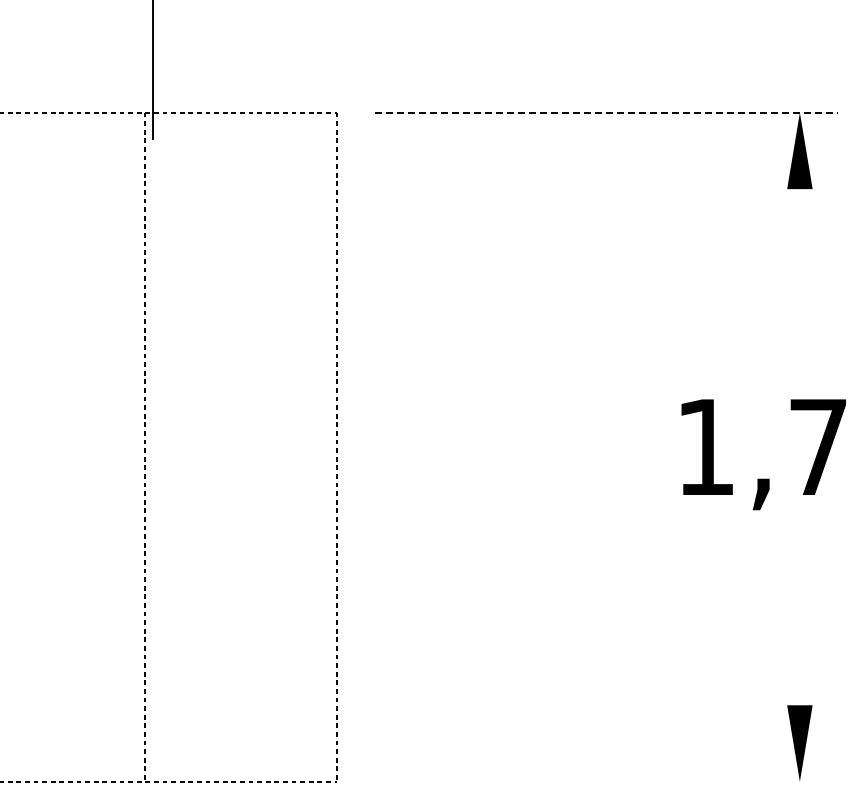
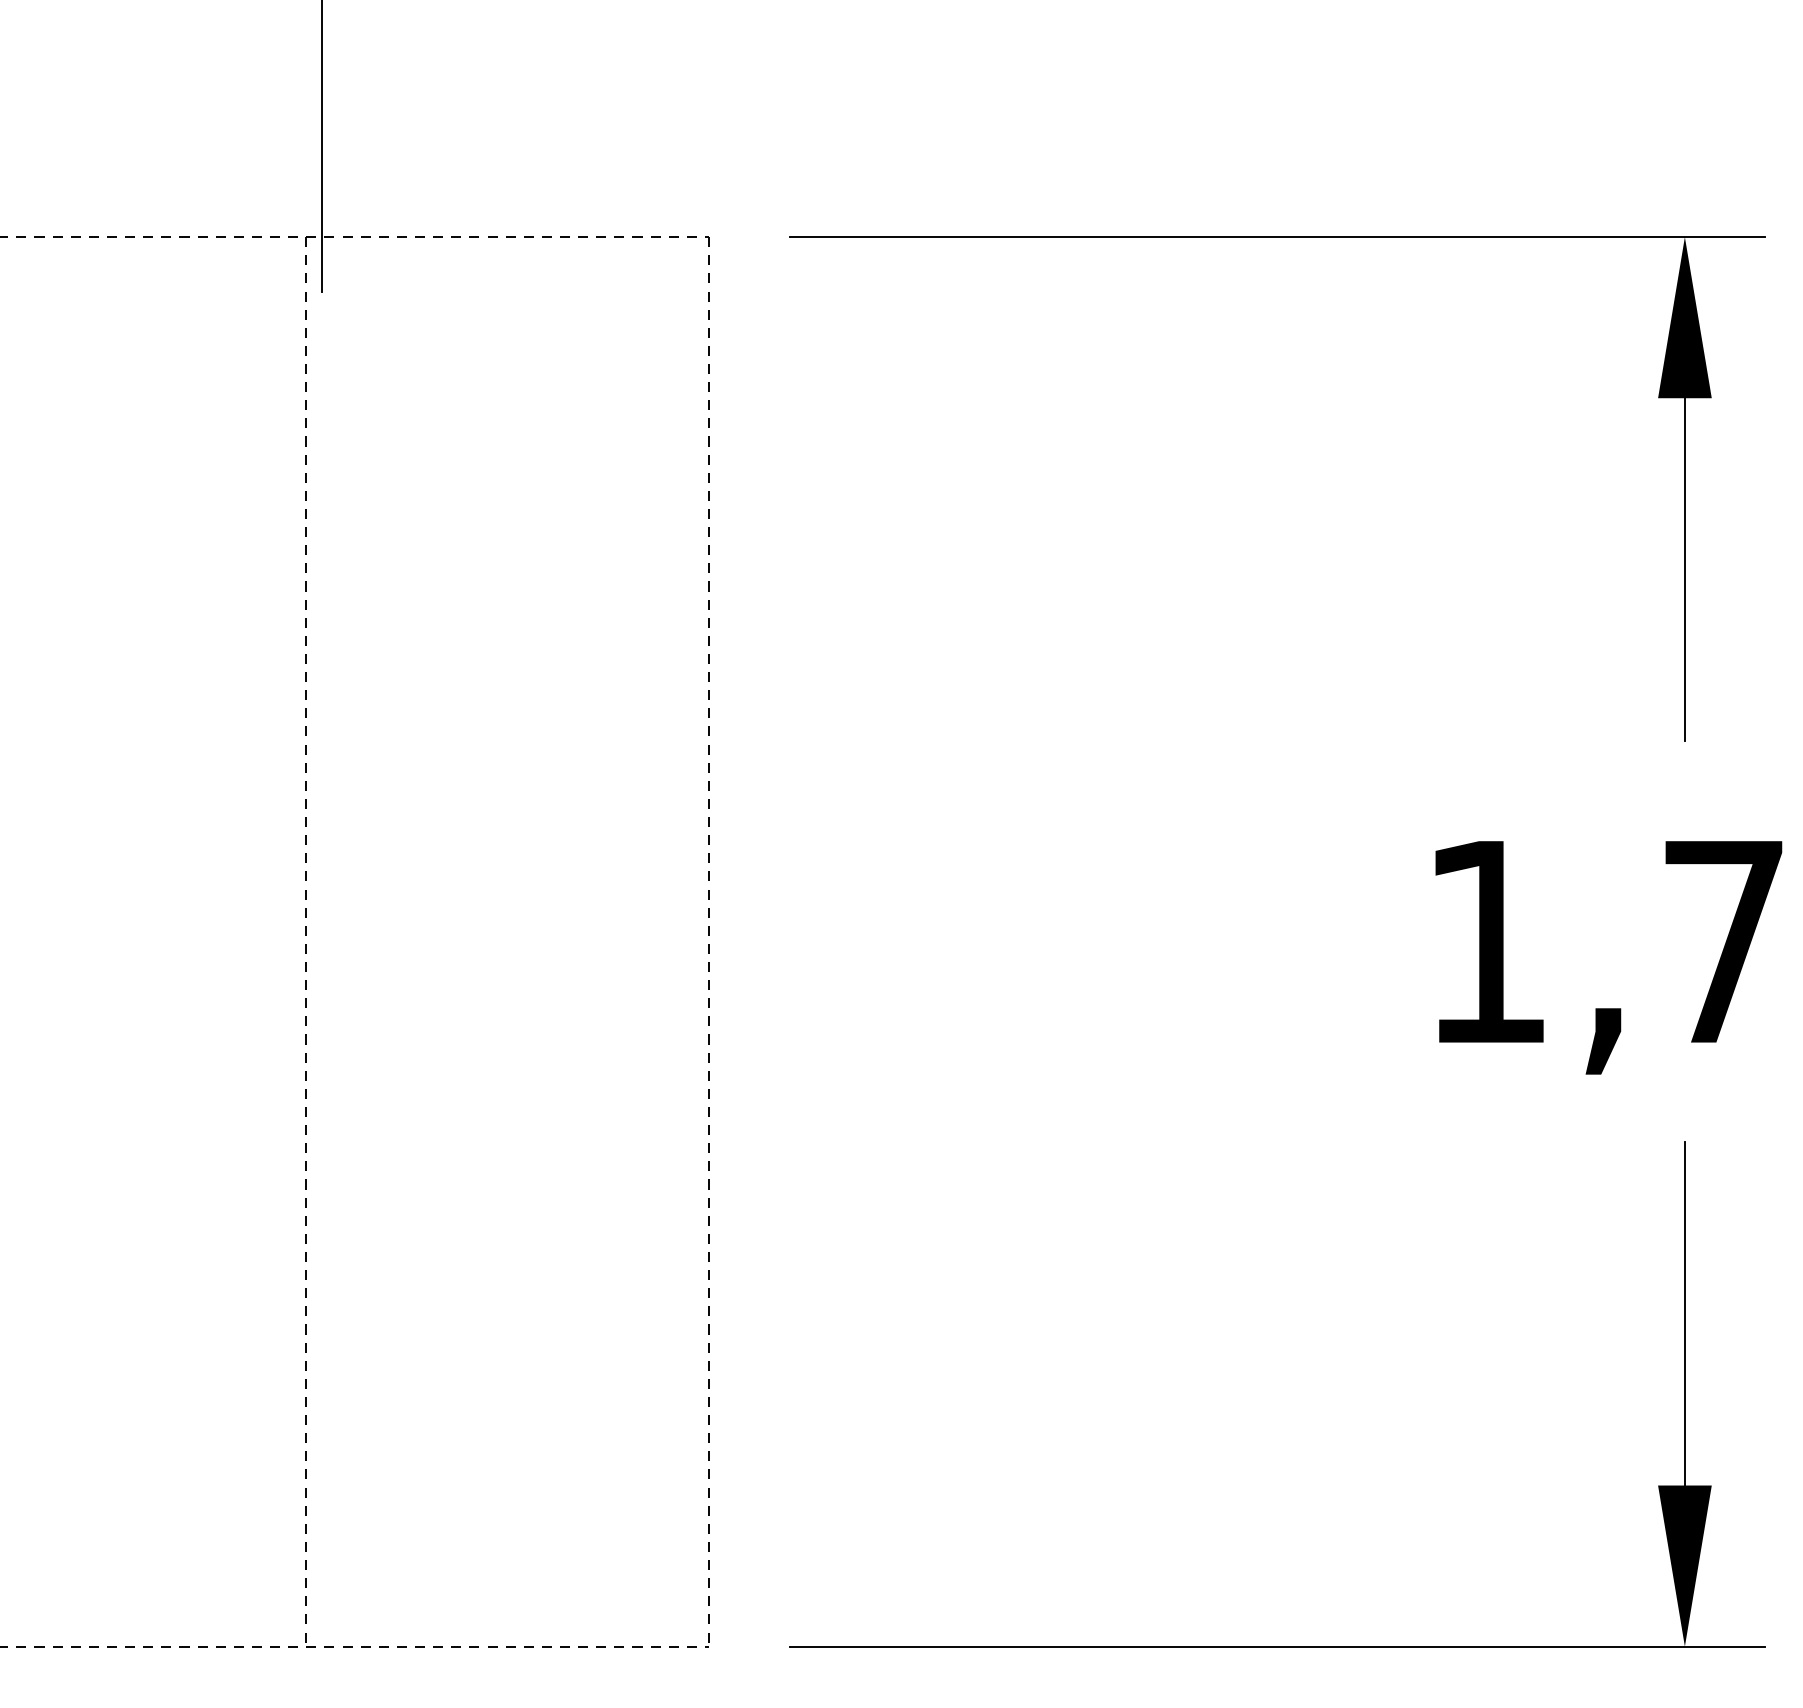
line: (606, 112) -> (1277, 236), dashed -> solid
line: (799, 270) -> (1684, 569), added
line: (799, 623) -> (1684, 1313), added
line: (606, 781) -> (1277, 1646), added

